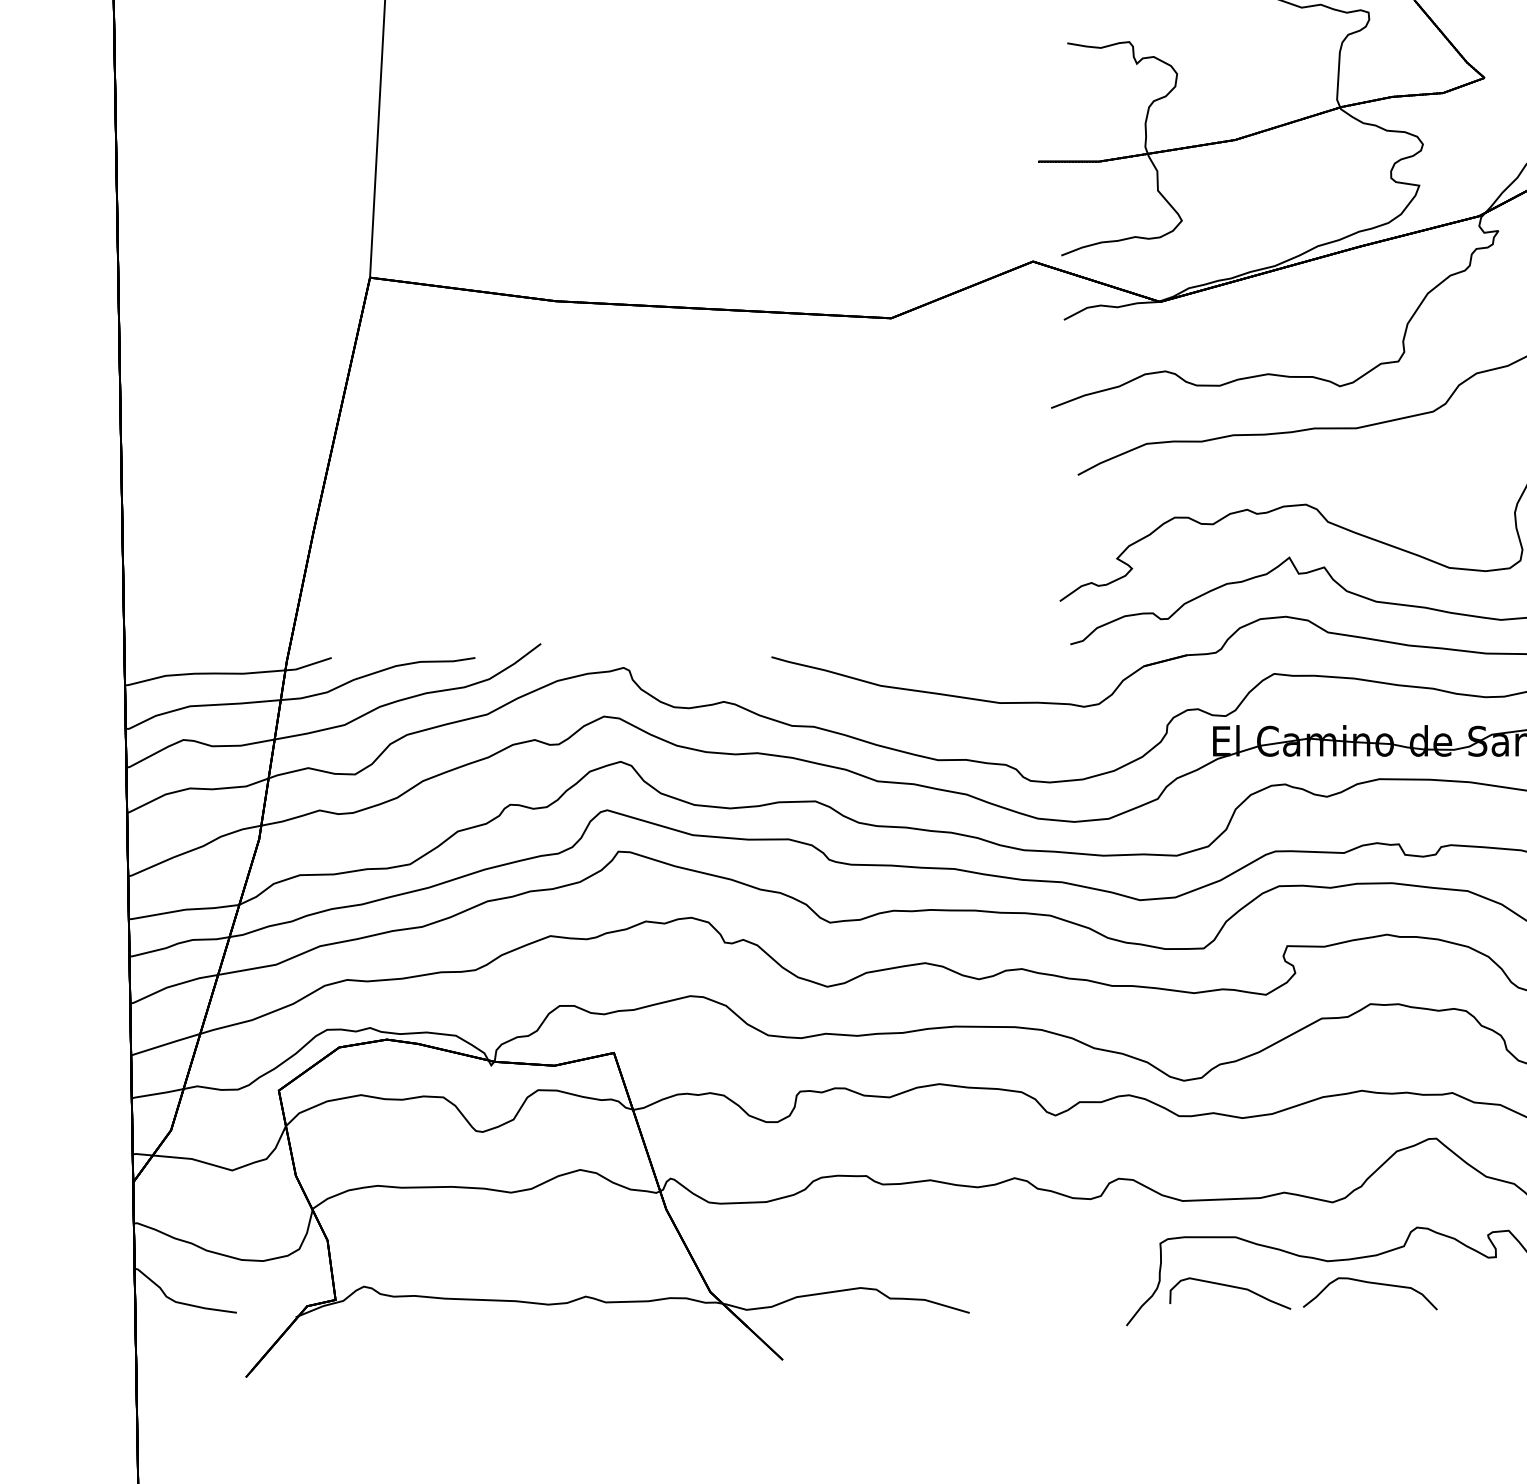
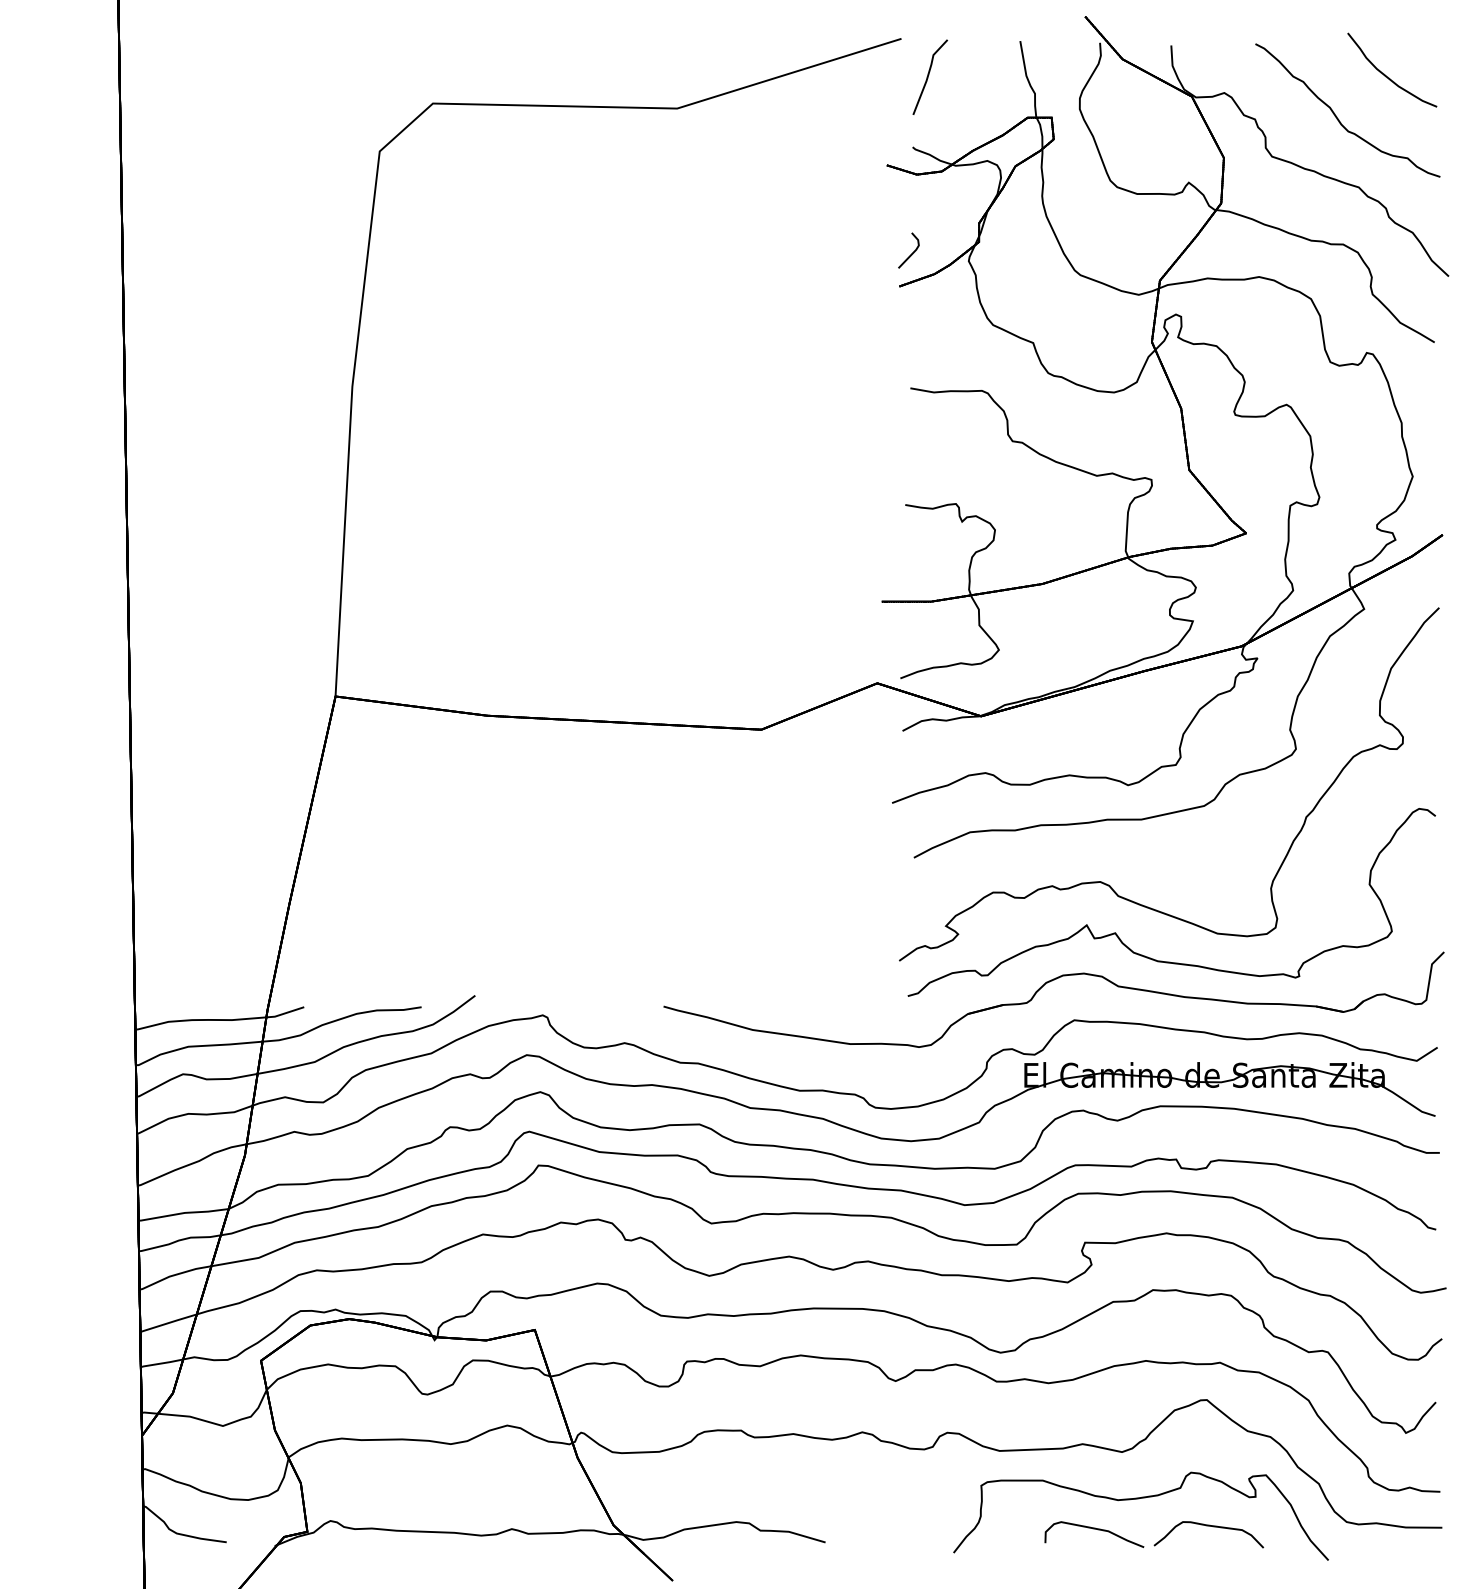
part: (1311, 1299) -> (1160, 1539), moved

